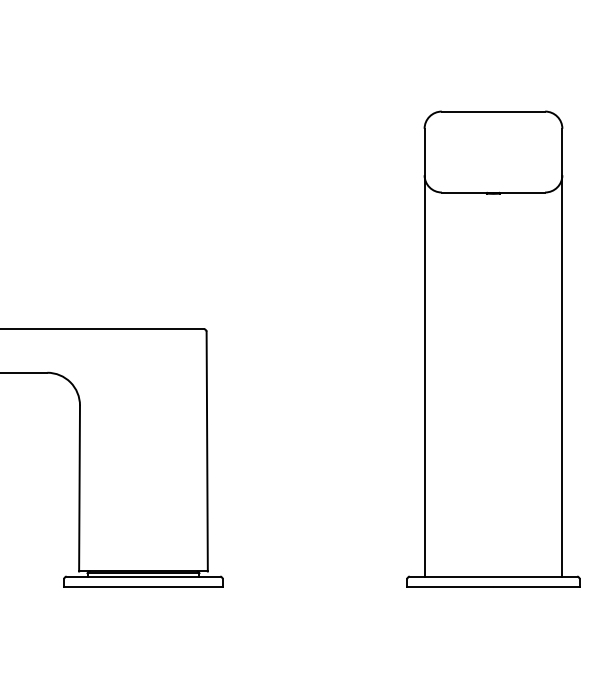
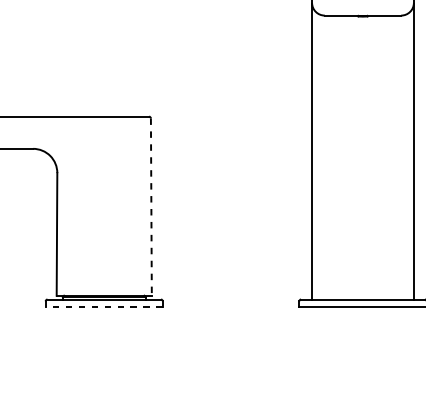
line: (207, 451) -> (151, 207), solid -> dashed
line: (142, 586) -> (103, 306), solid -> dashed

